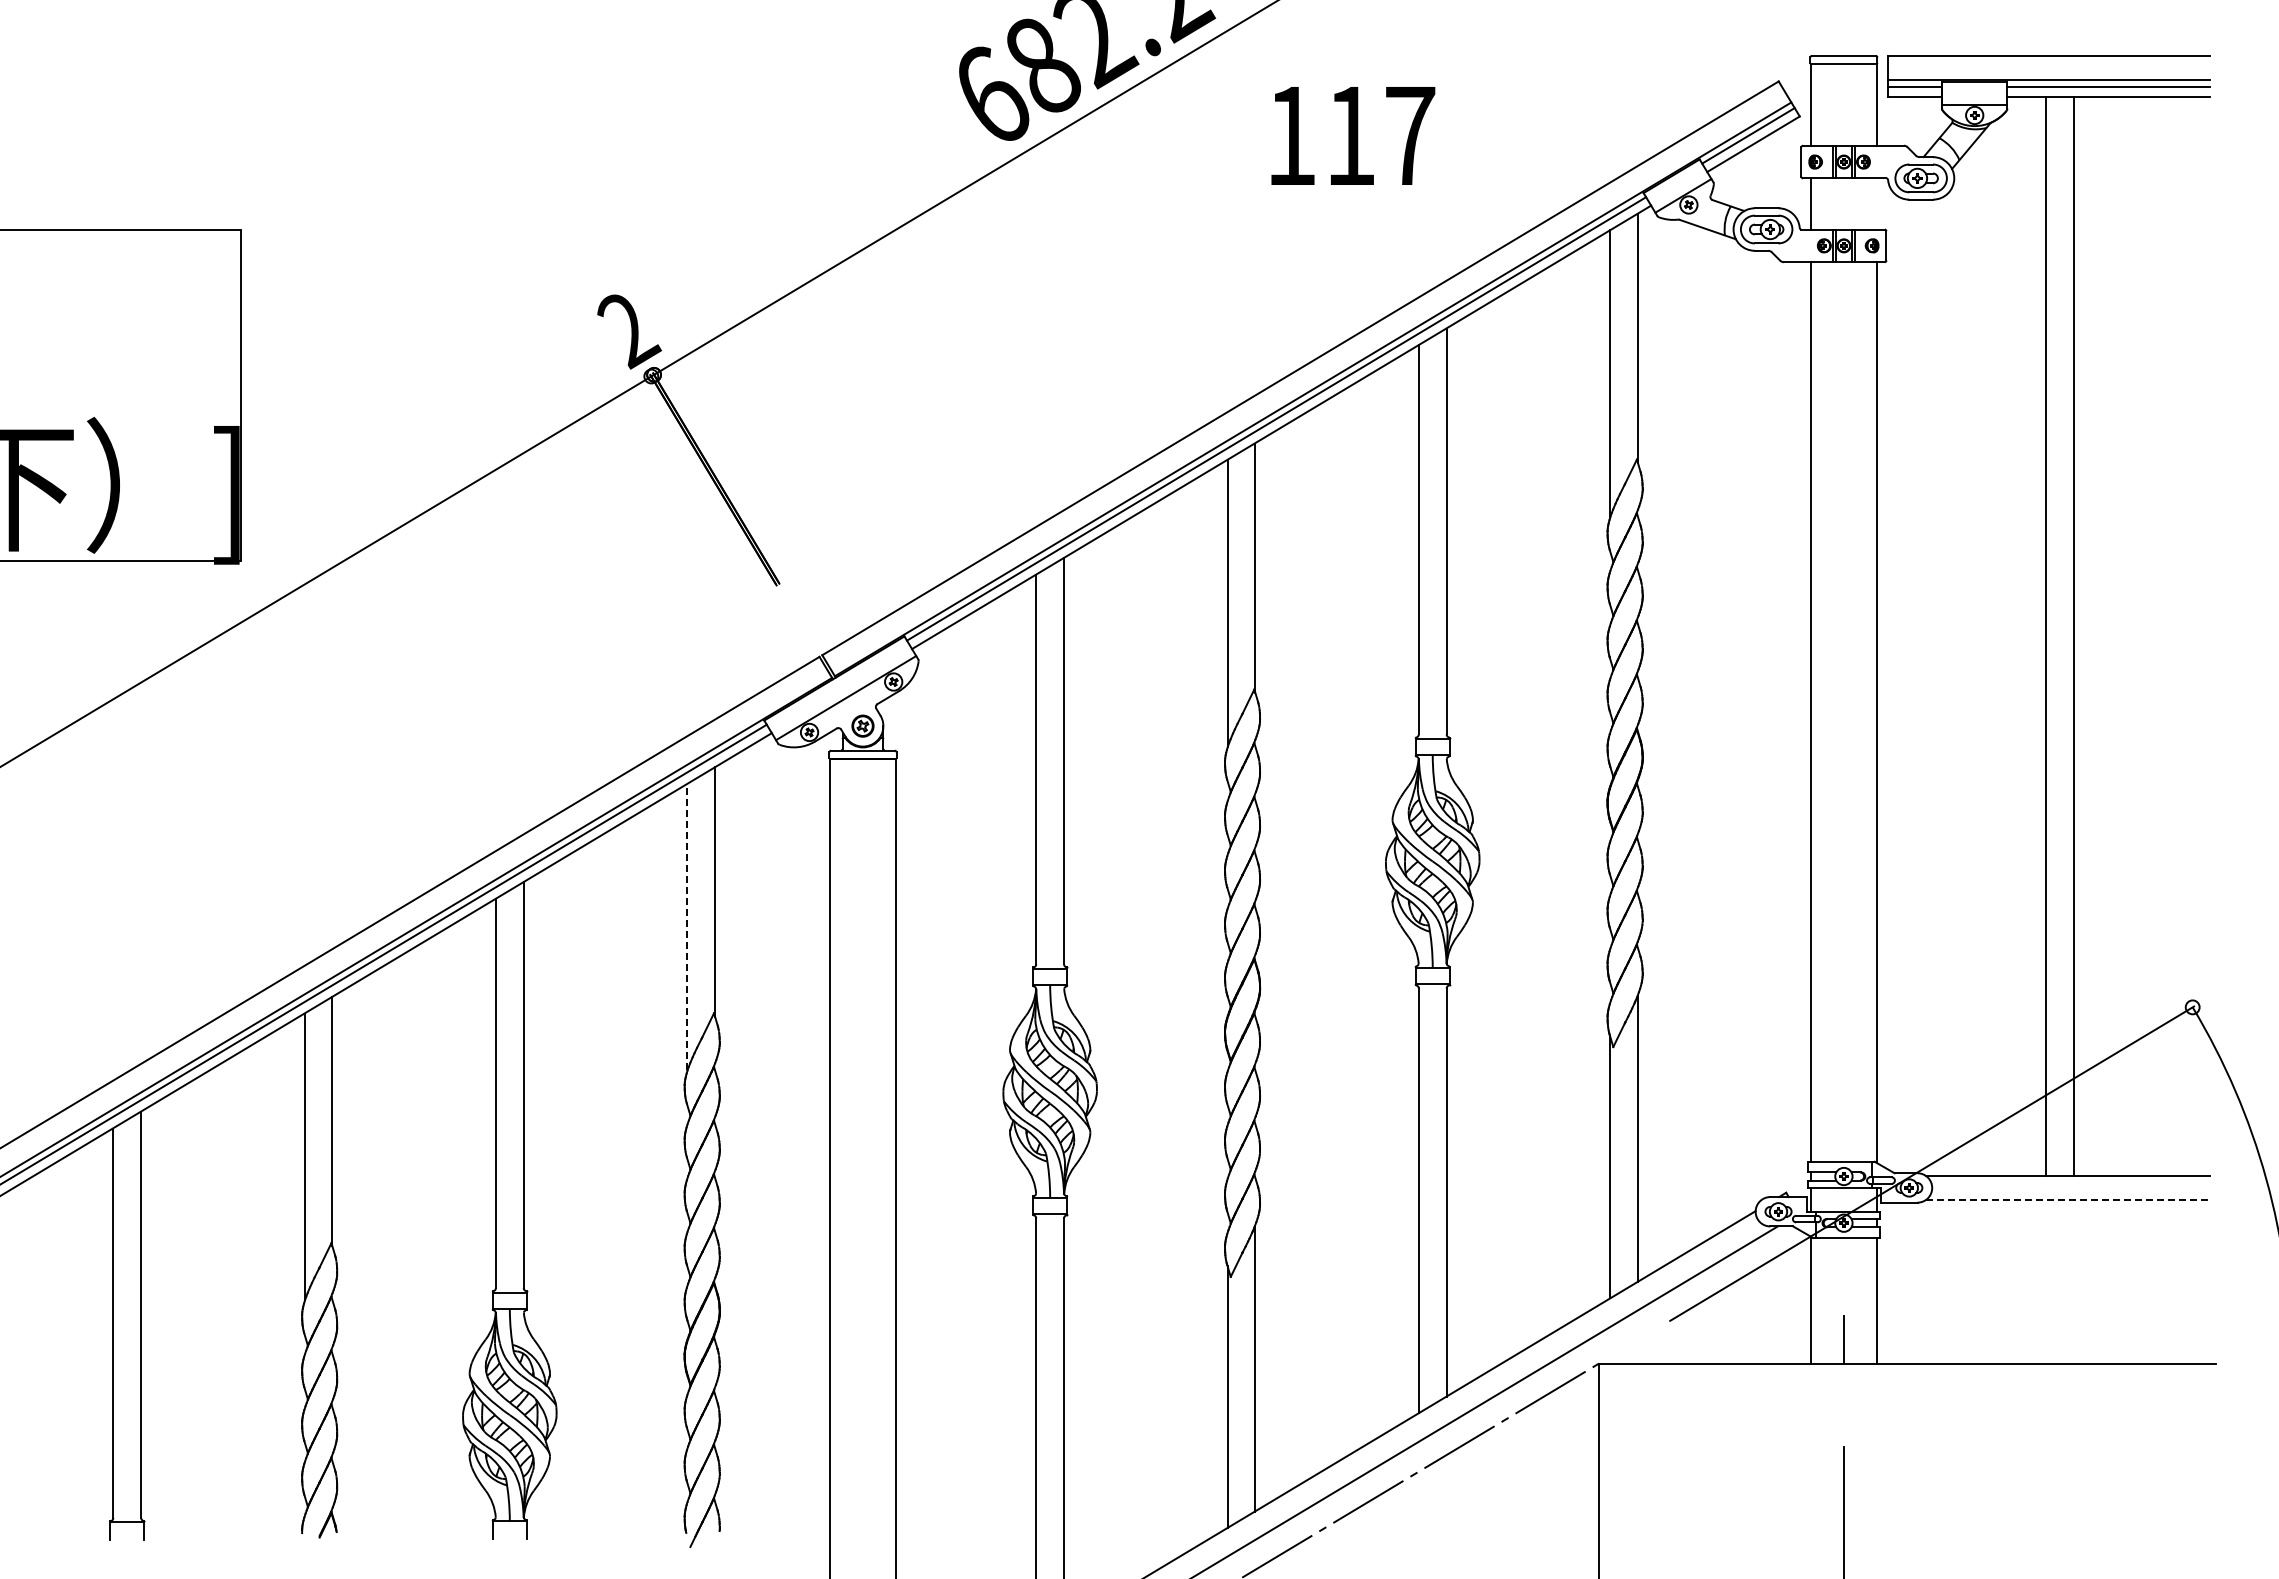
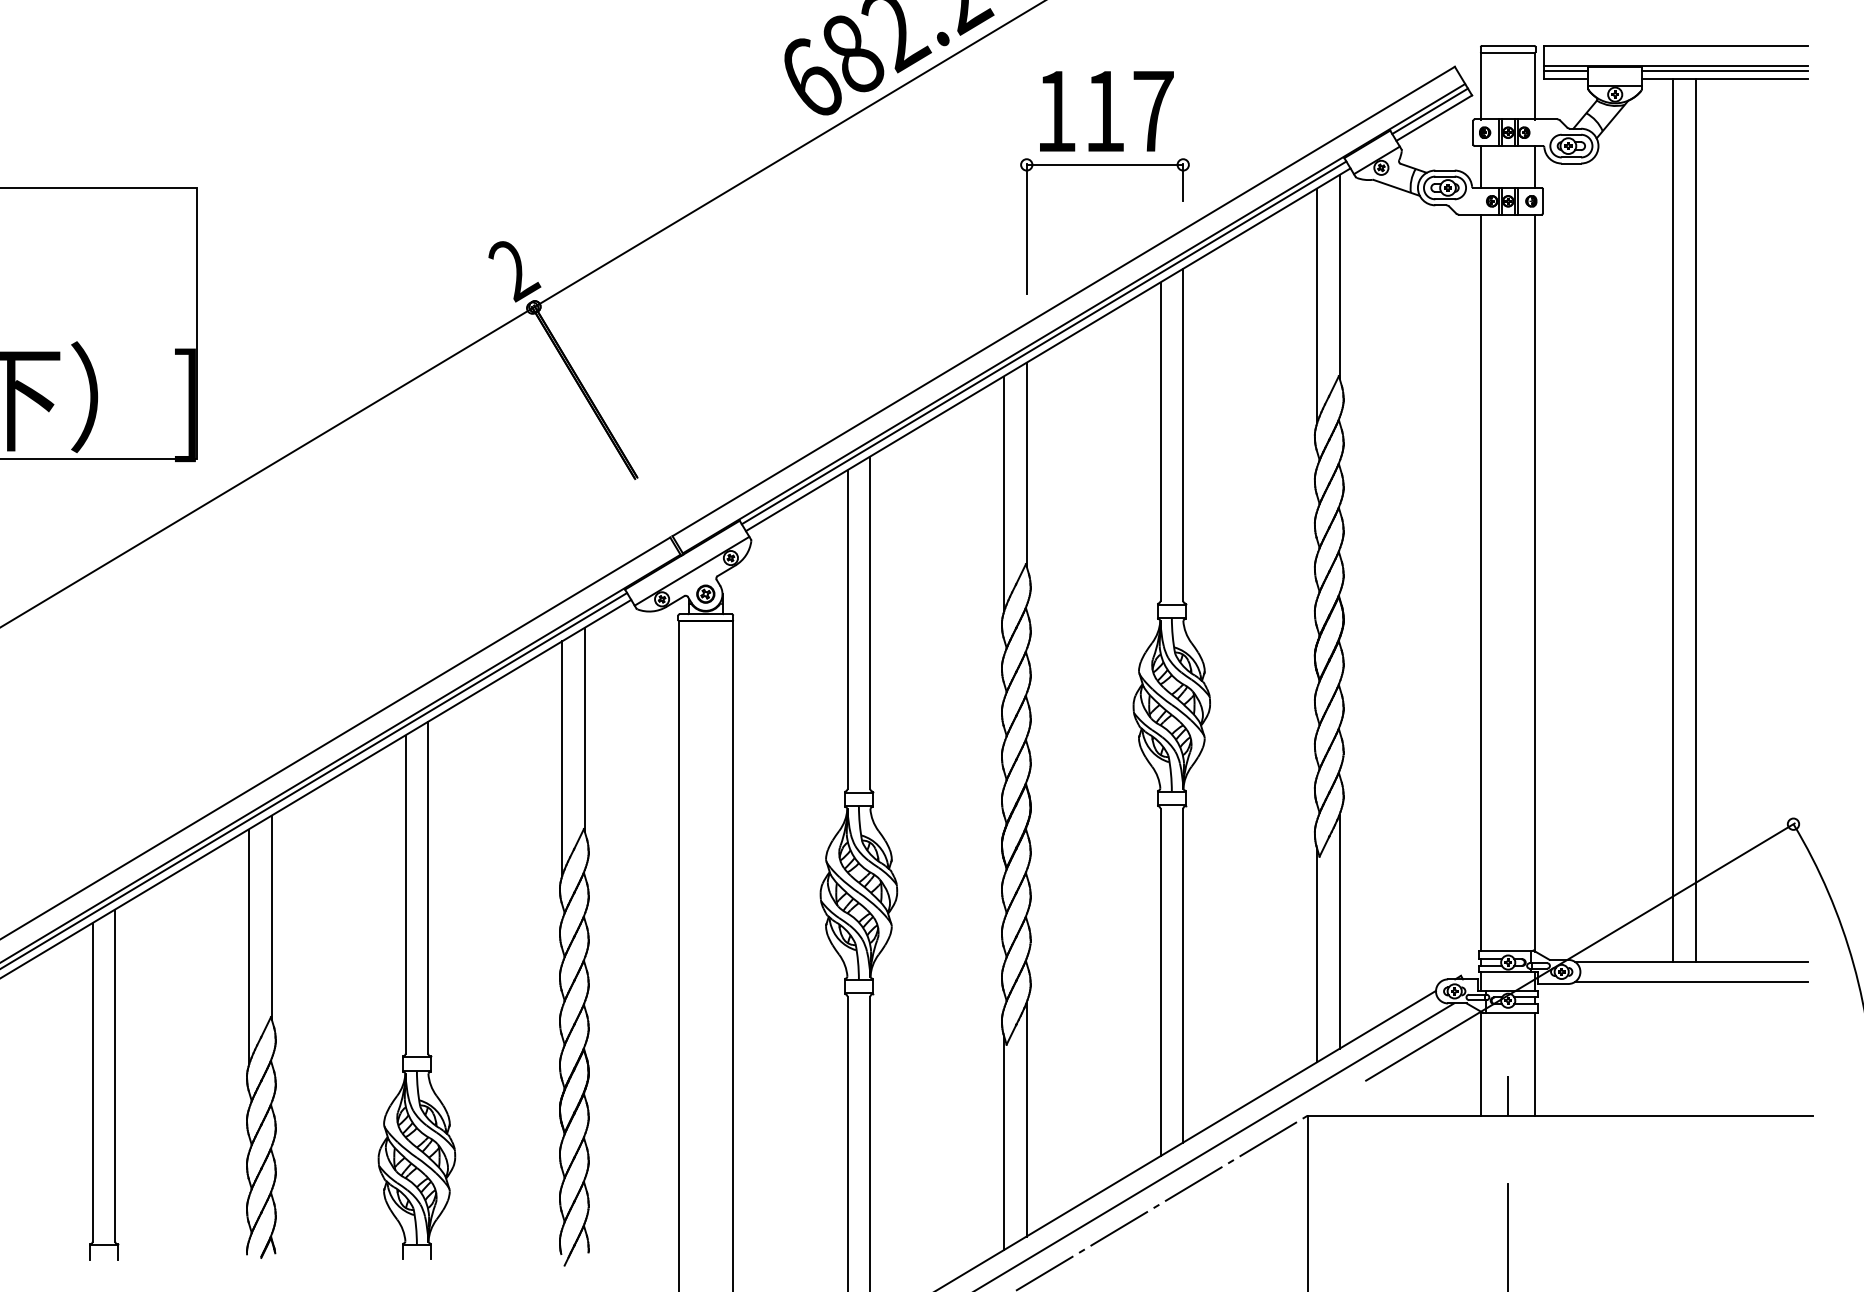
part: (1350, 201) -> (1104, 165), added
line: (1877, 203) -> (1535, 166), added
line: (687, 926) -> (562, 758), dashed -> solid
line: (2068, 1200) -> (1691, 982), dashed -> solid

